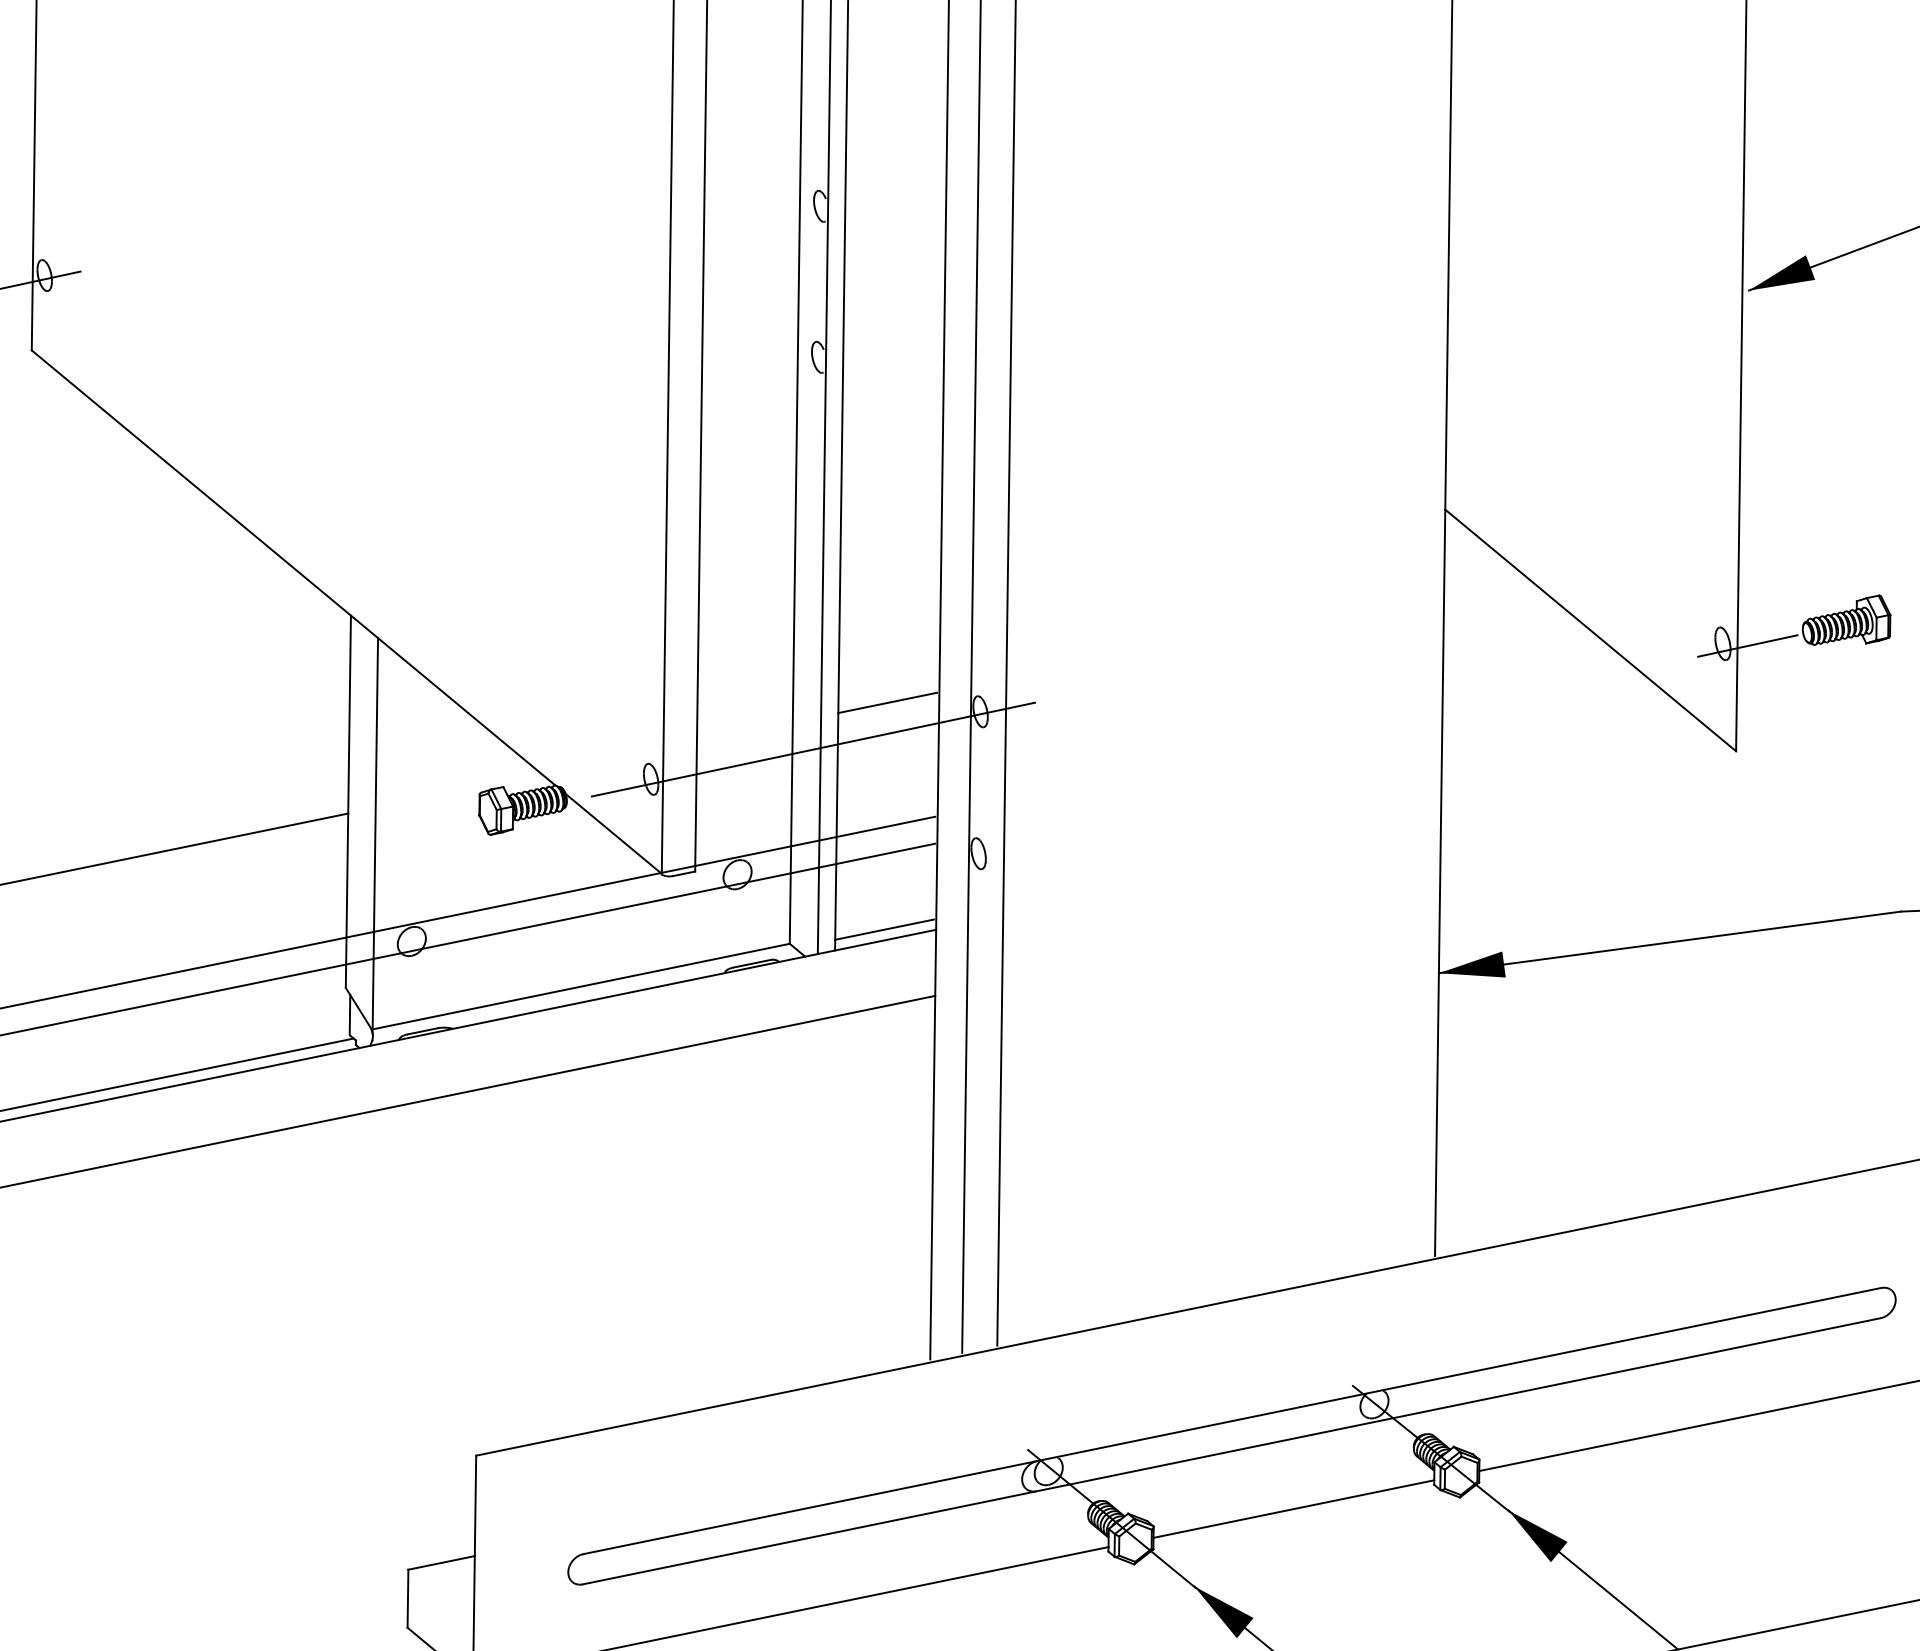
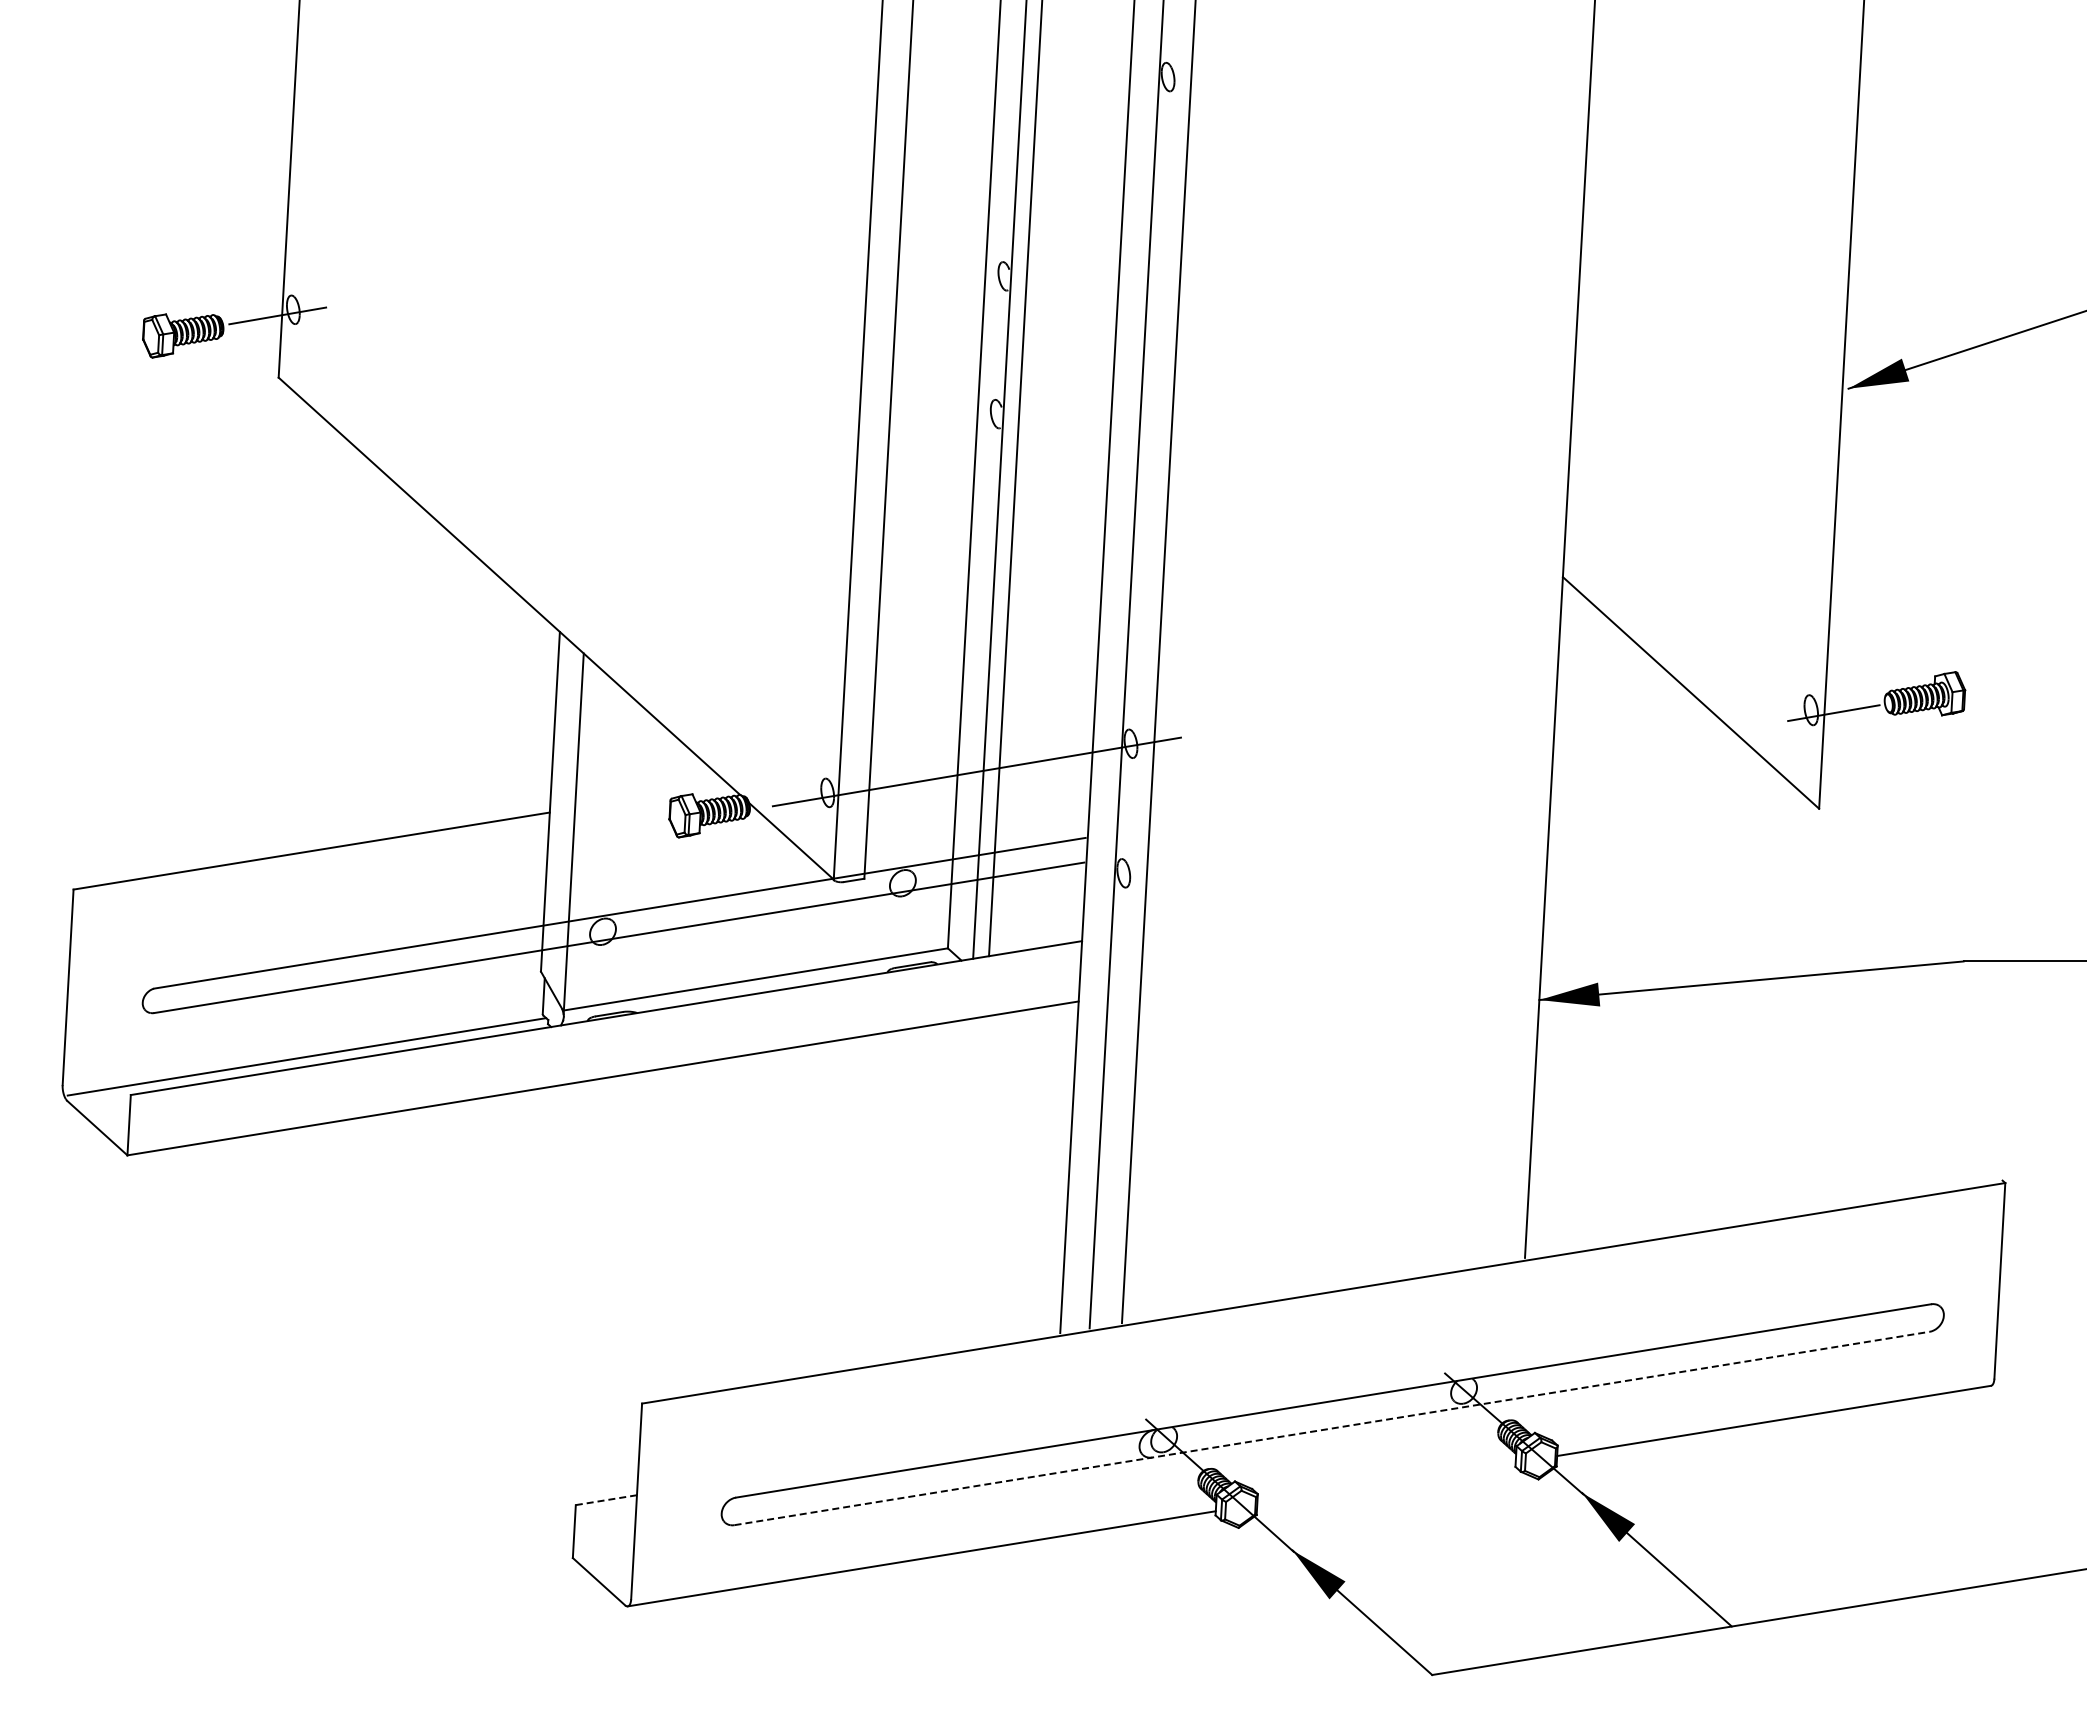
line: (887, 702) -> (1046, 731), removed
line: (884, 929) -> (1034, 938), removed
line: (1232, 1451) -> (1332, 1428), solid -> dashed
line: (1293, 1508) -> (1386, 1483), removed
line: (441, 1563) -> (606, 1500), solid -> dashed

